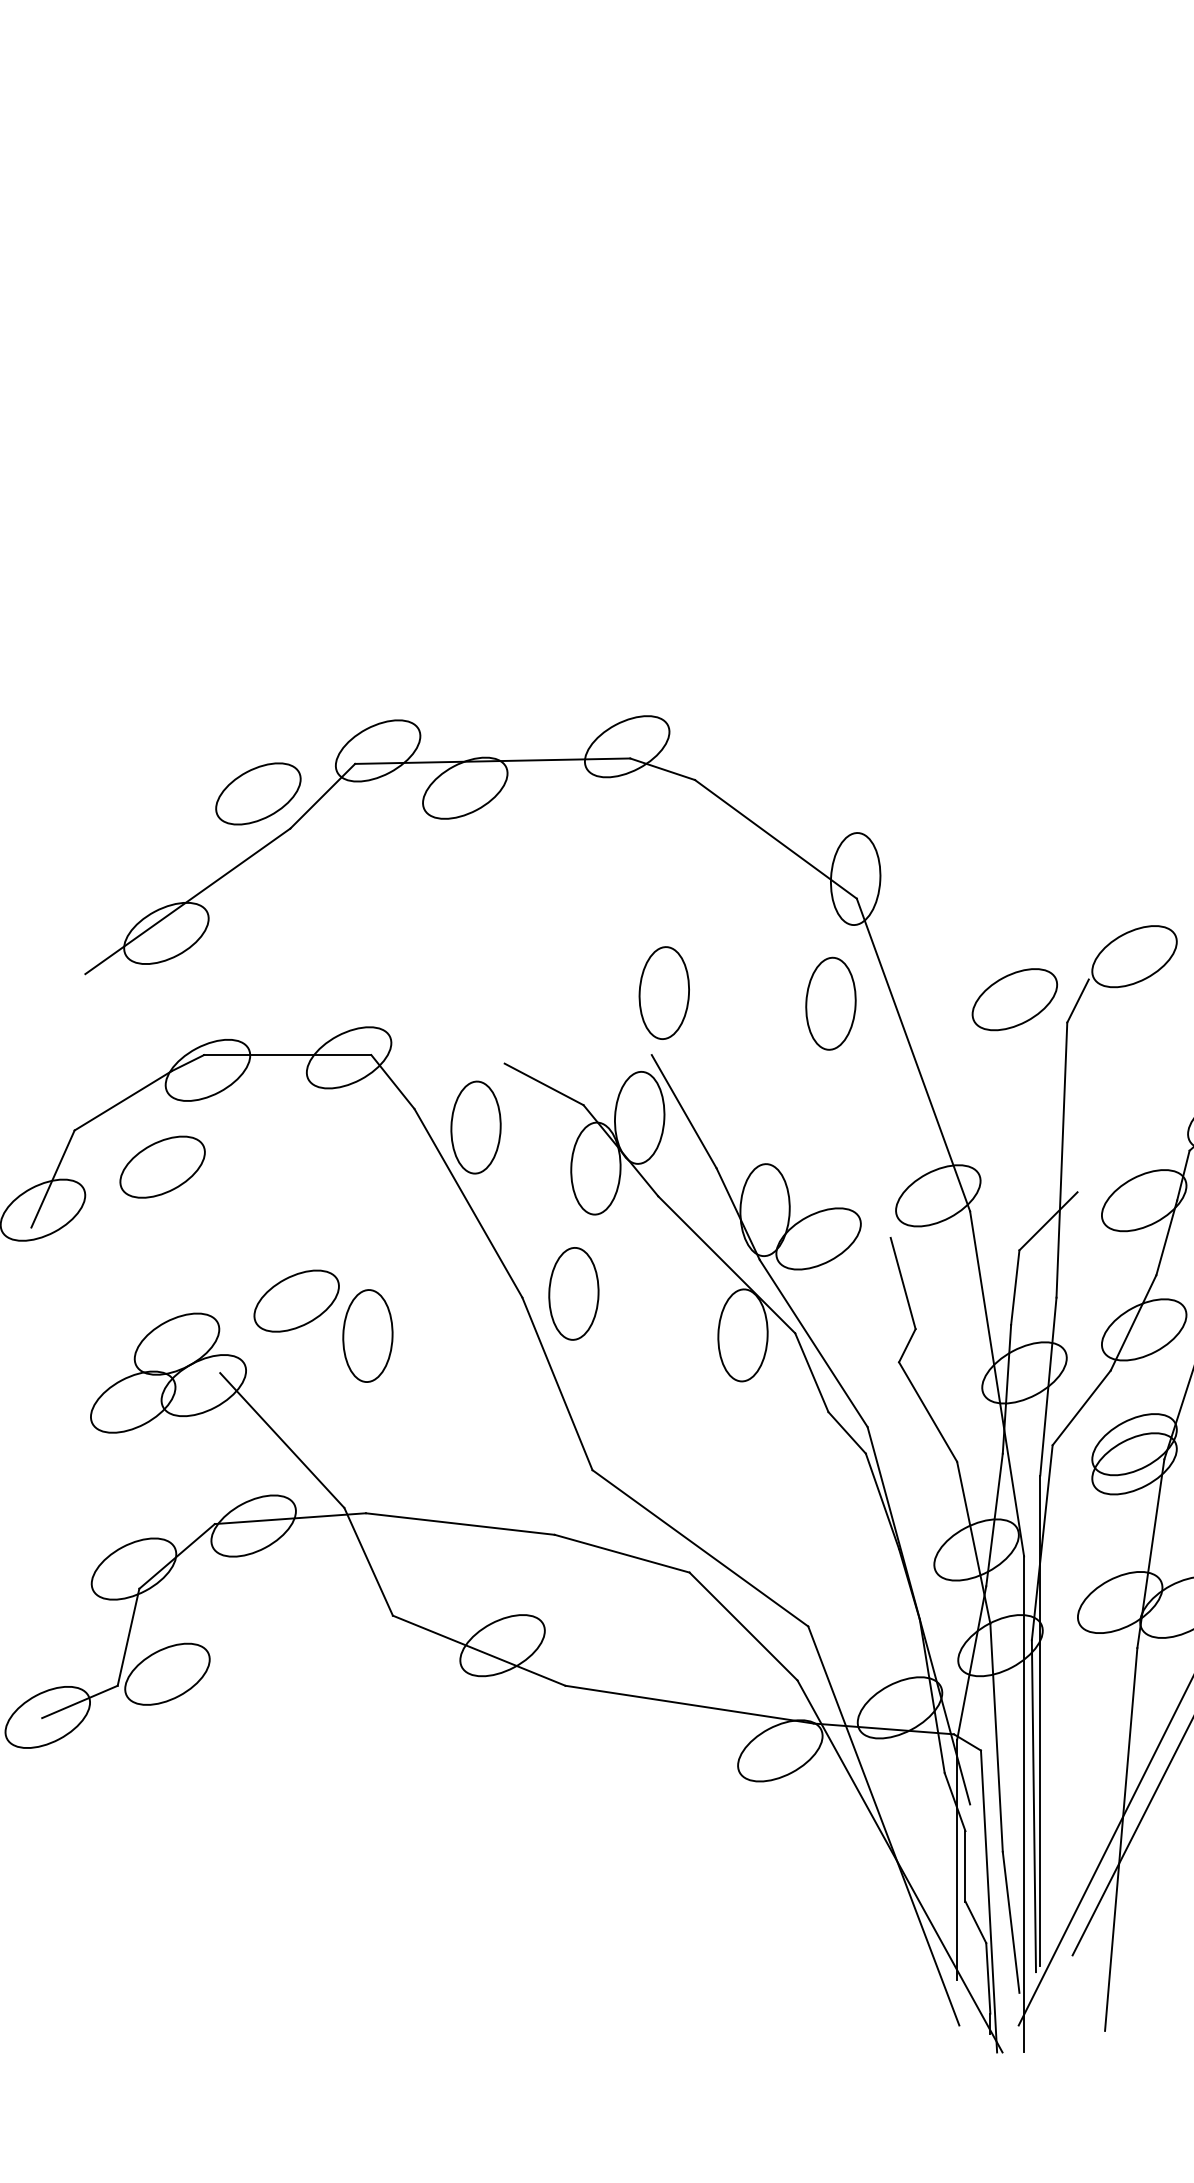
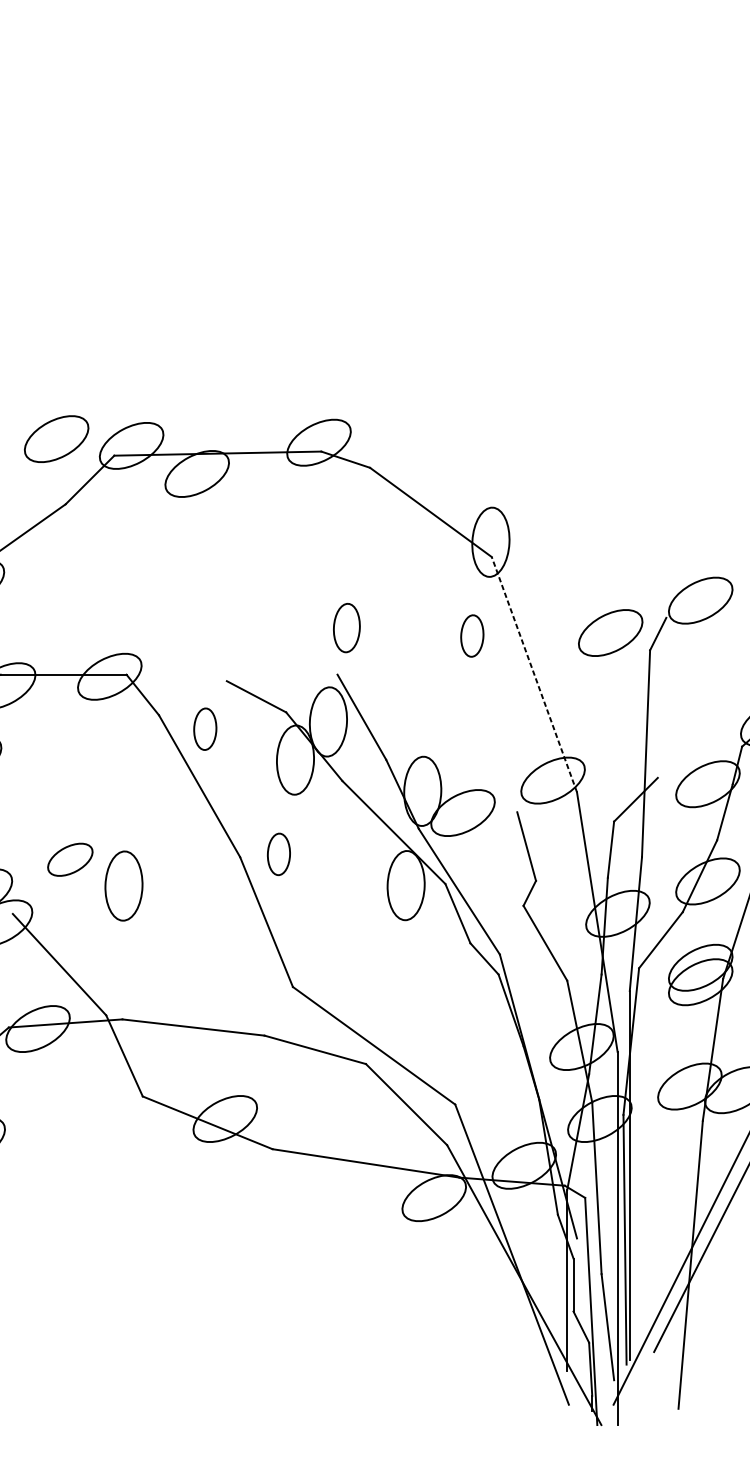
part: (258, 793) -> (56, 438), moved
part: (663, 992) -> (346, 627), size x0.7
part: (830, 1003) -> (471, 635), size x0.6
line: (913, 1054) -> (534, 674), solid -> dashed
part: (475, 1127) -> (204, 729), size x0.6
part: (573, 1293) -> (278, 854), size x0.6
part: (296, 1300) -> (70, 859), size x0.7

